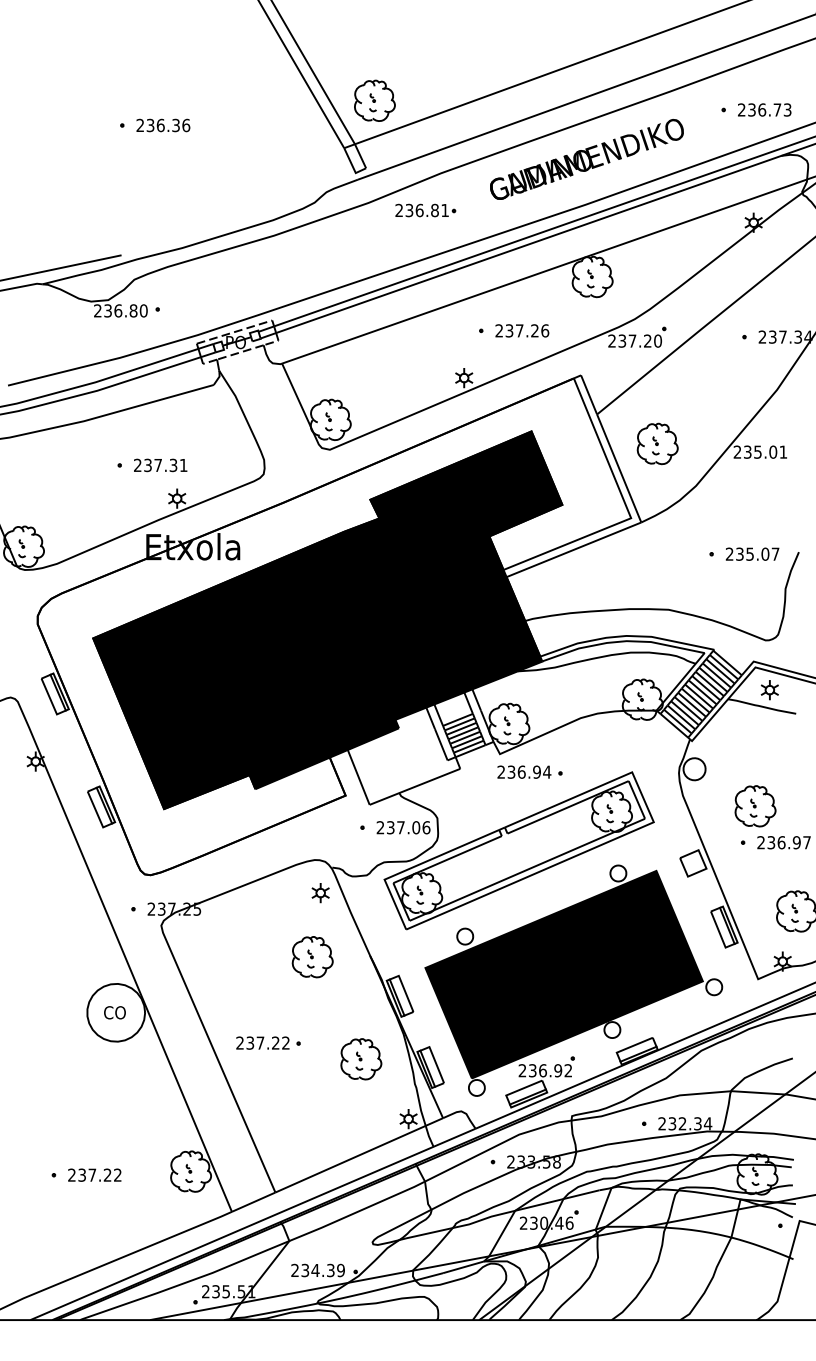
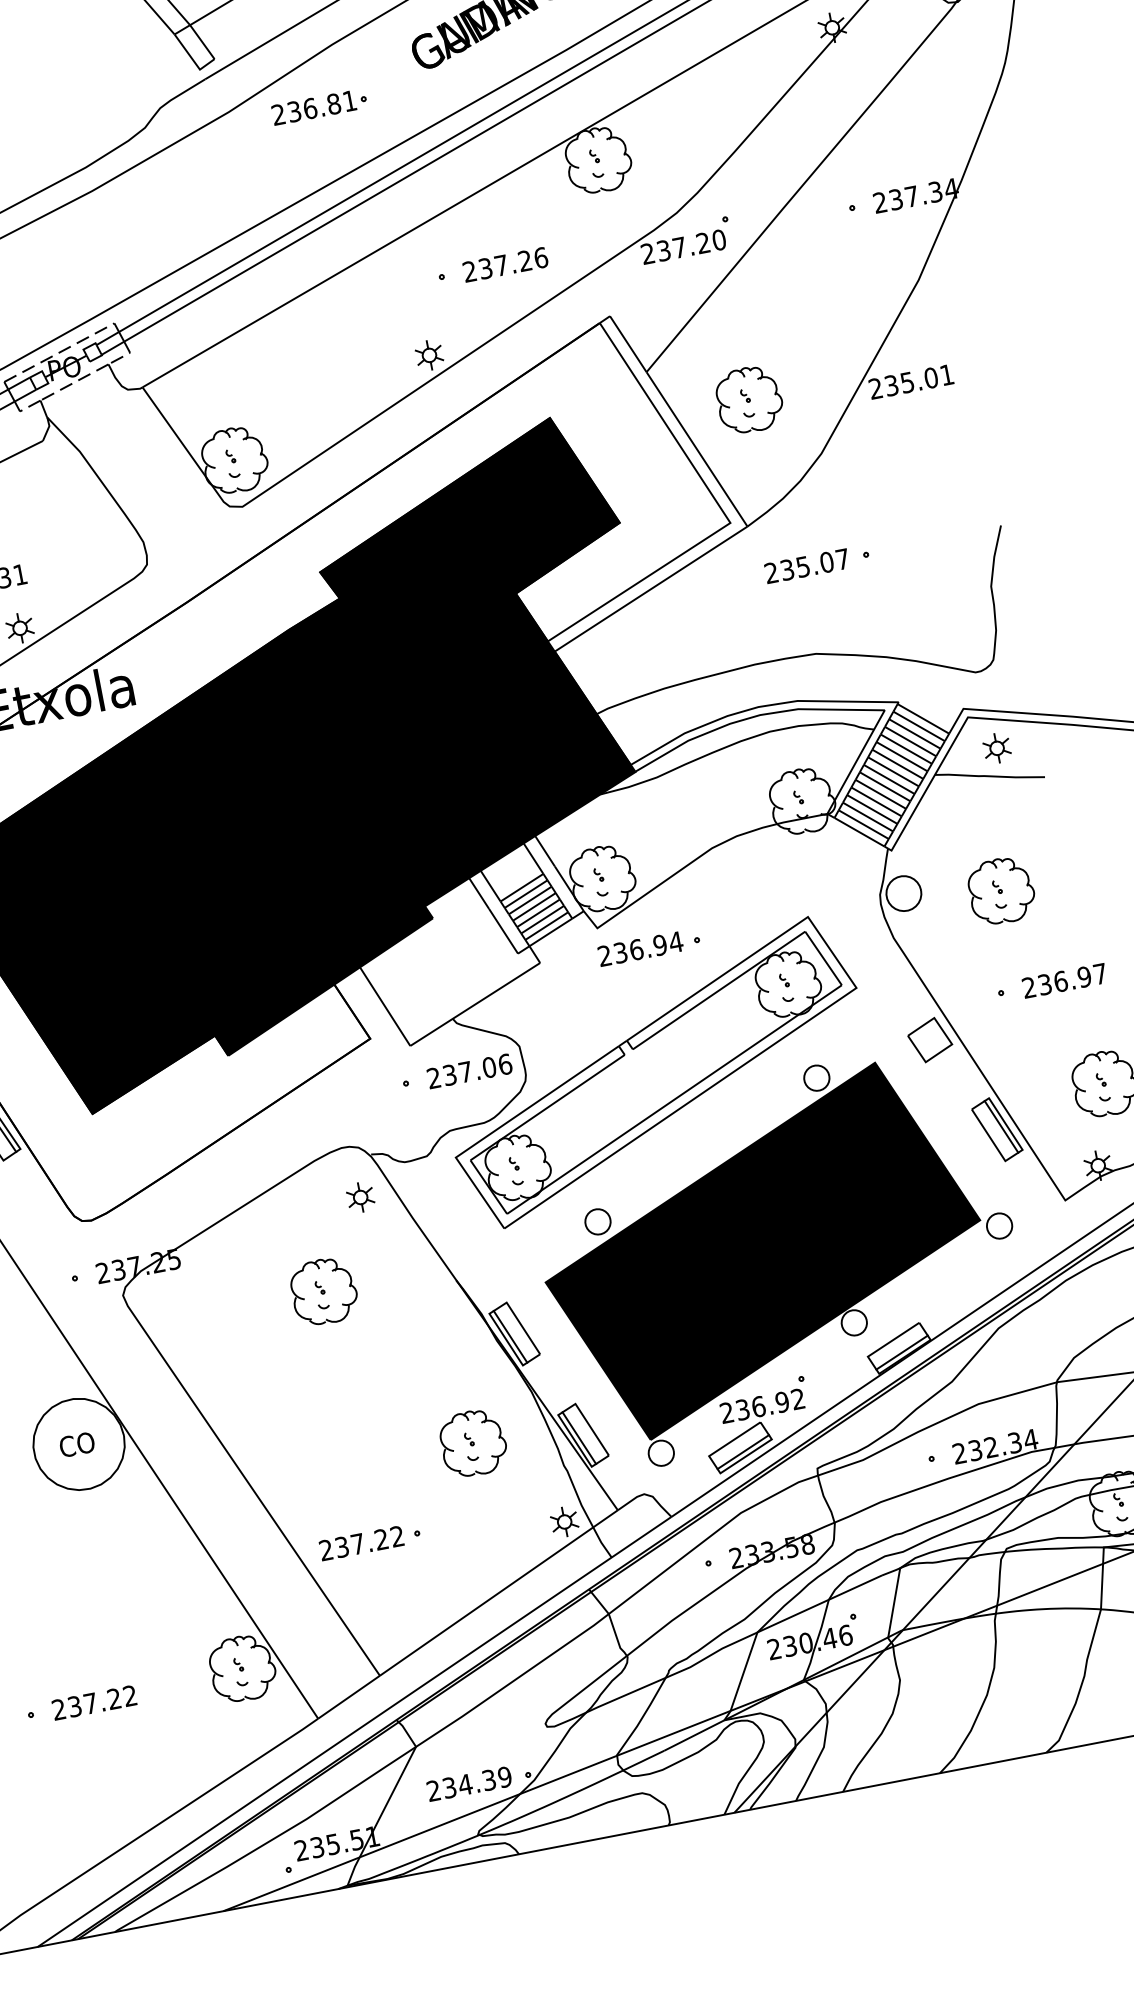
text: (752, 553) -> (806, 565), moved
part: (755, 806) -> (1001, 891), moved
part: (312, 957) -> (323, 1292), moved
part: (268, 1042) -> (370, 1540), moved

